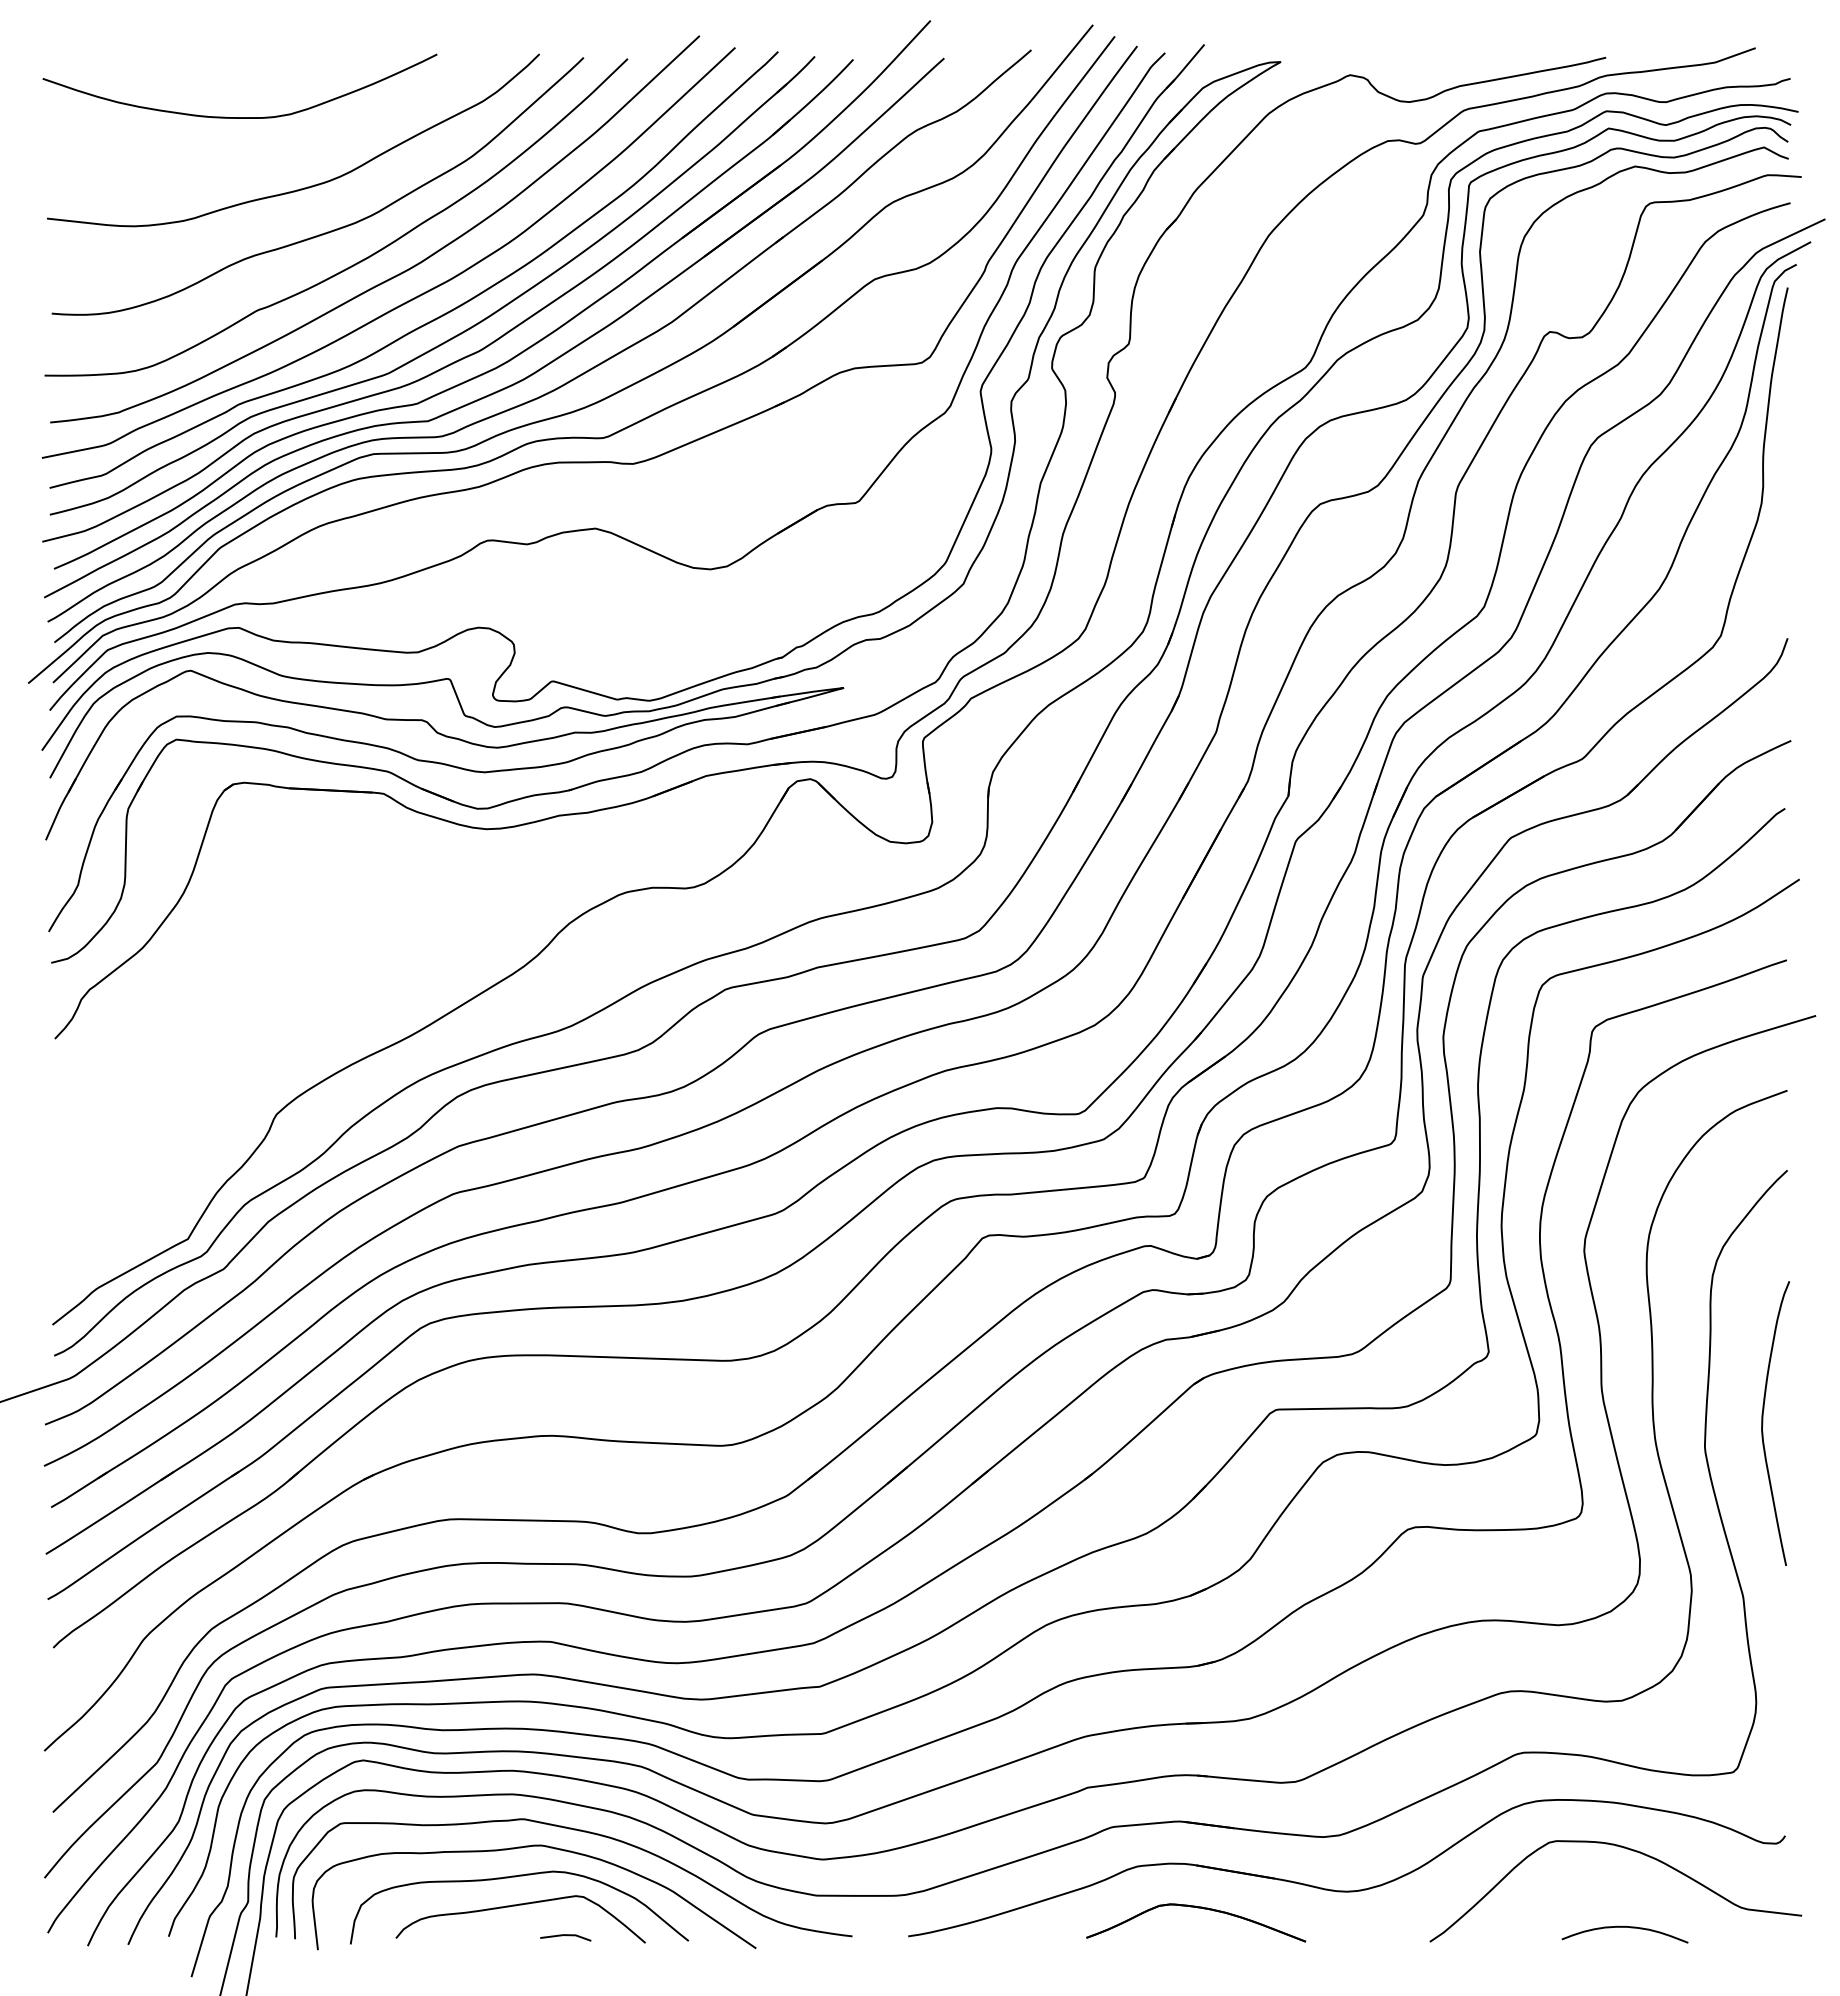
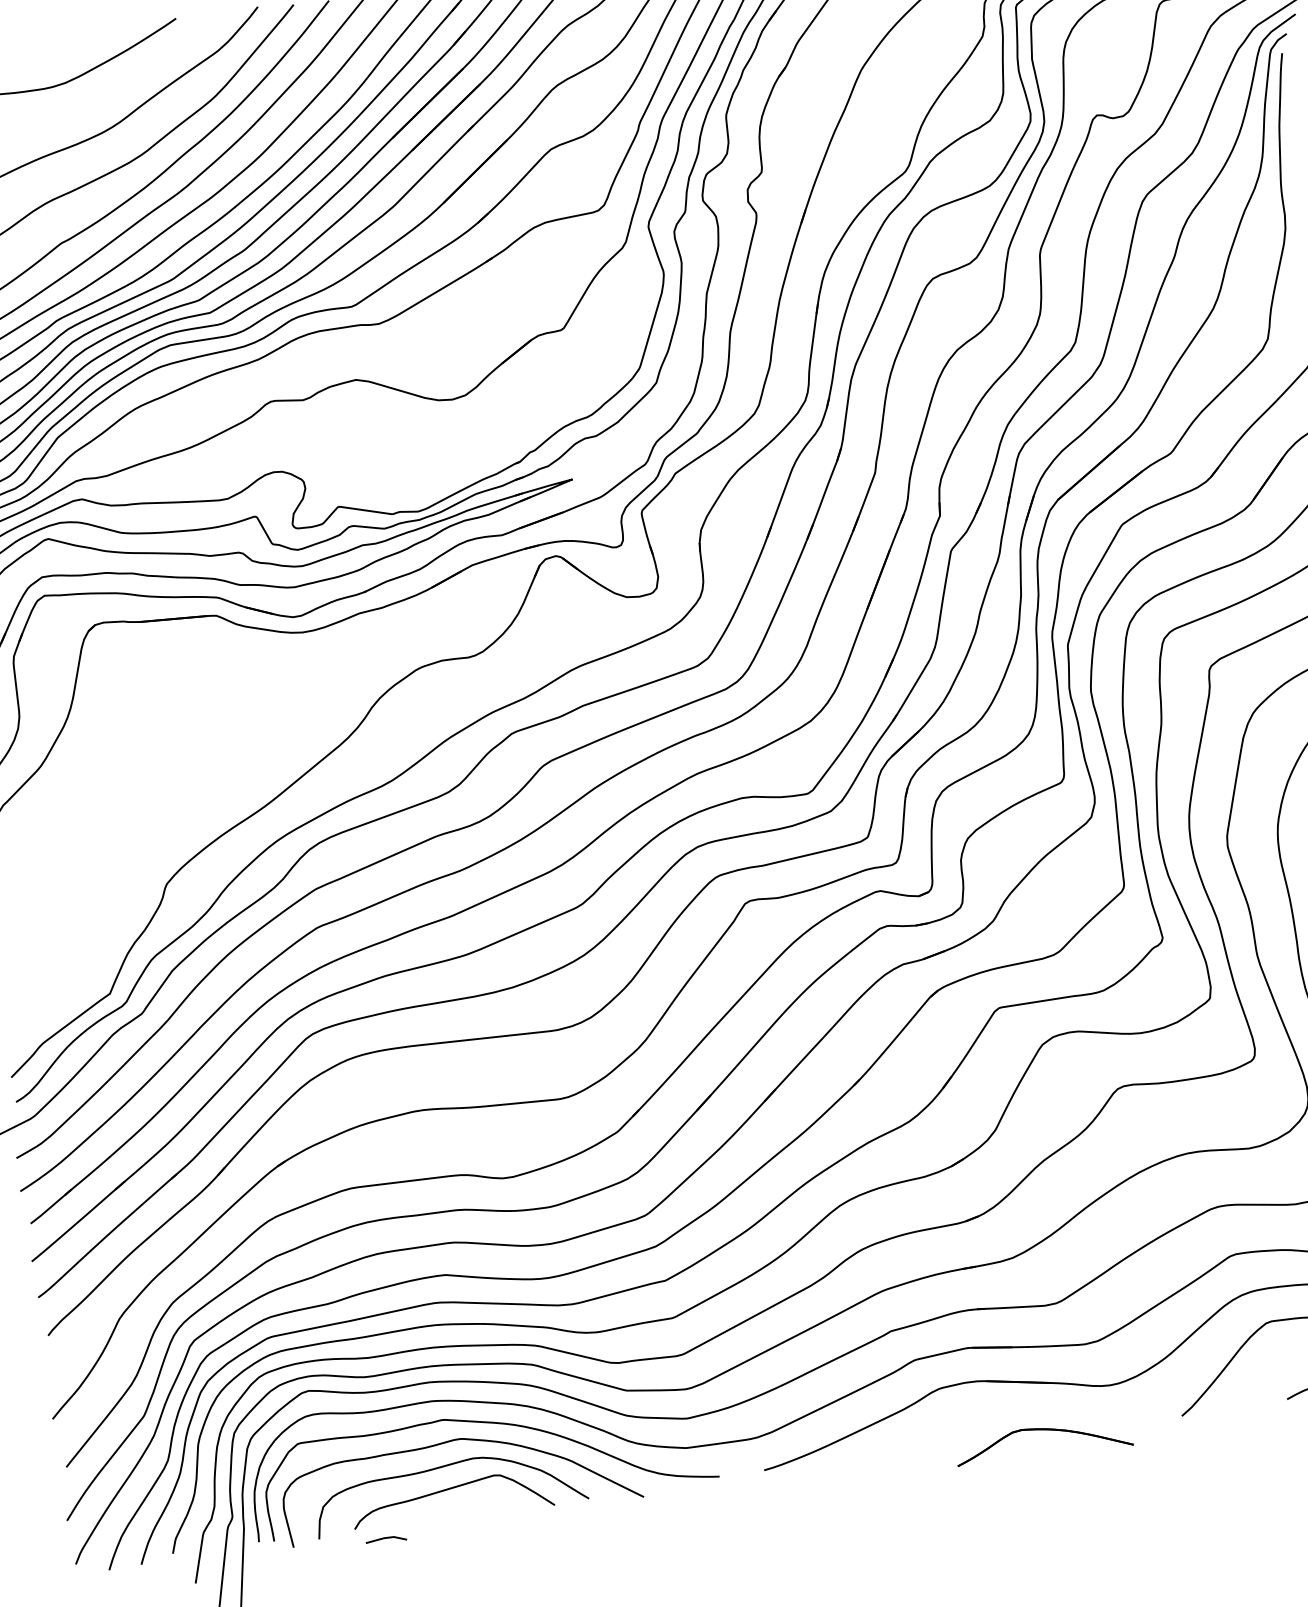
part: (1197, 1908) -> (1043, 1430), moved
line: (565, 1935) -> (385, 1538), moved

